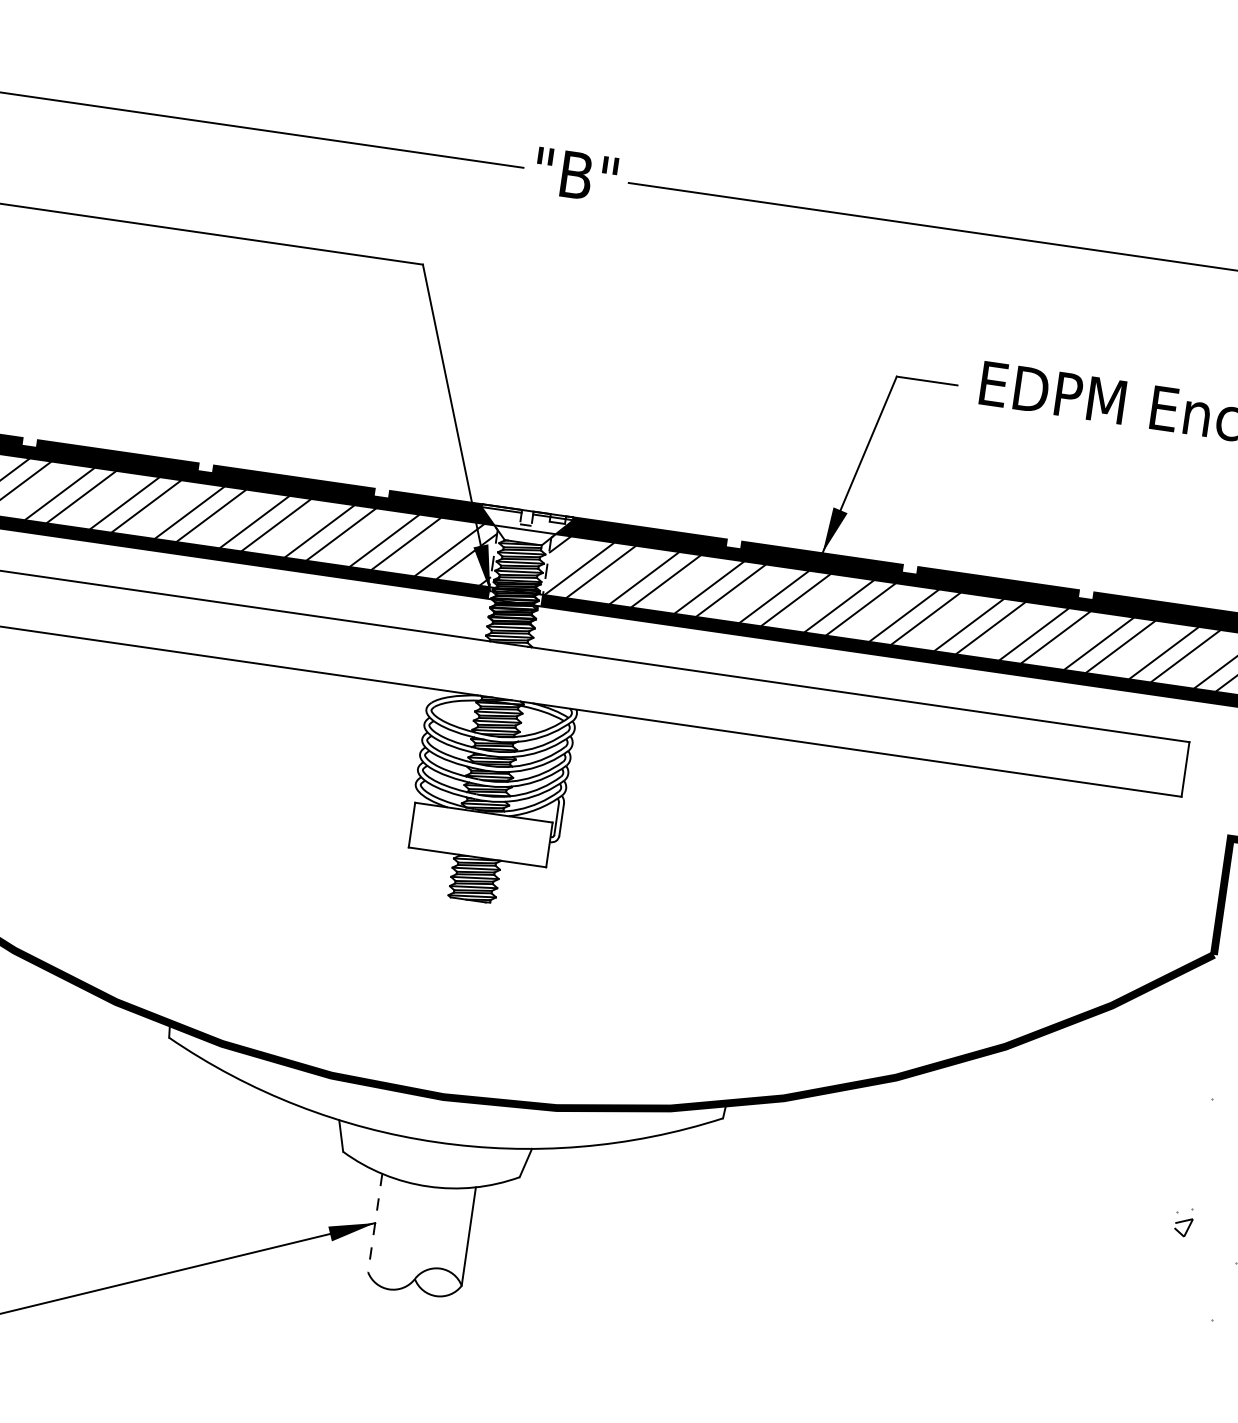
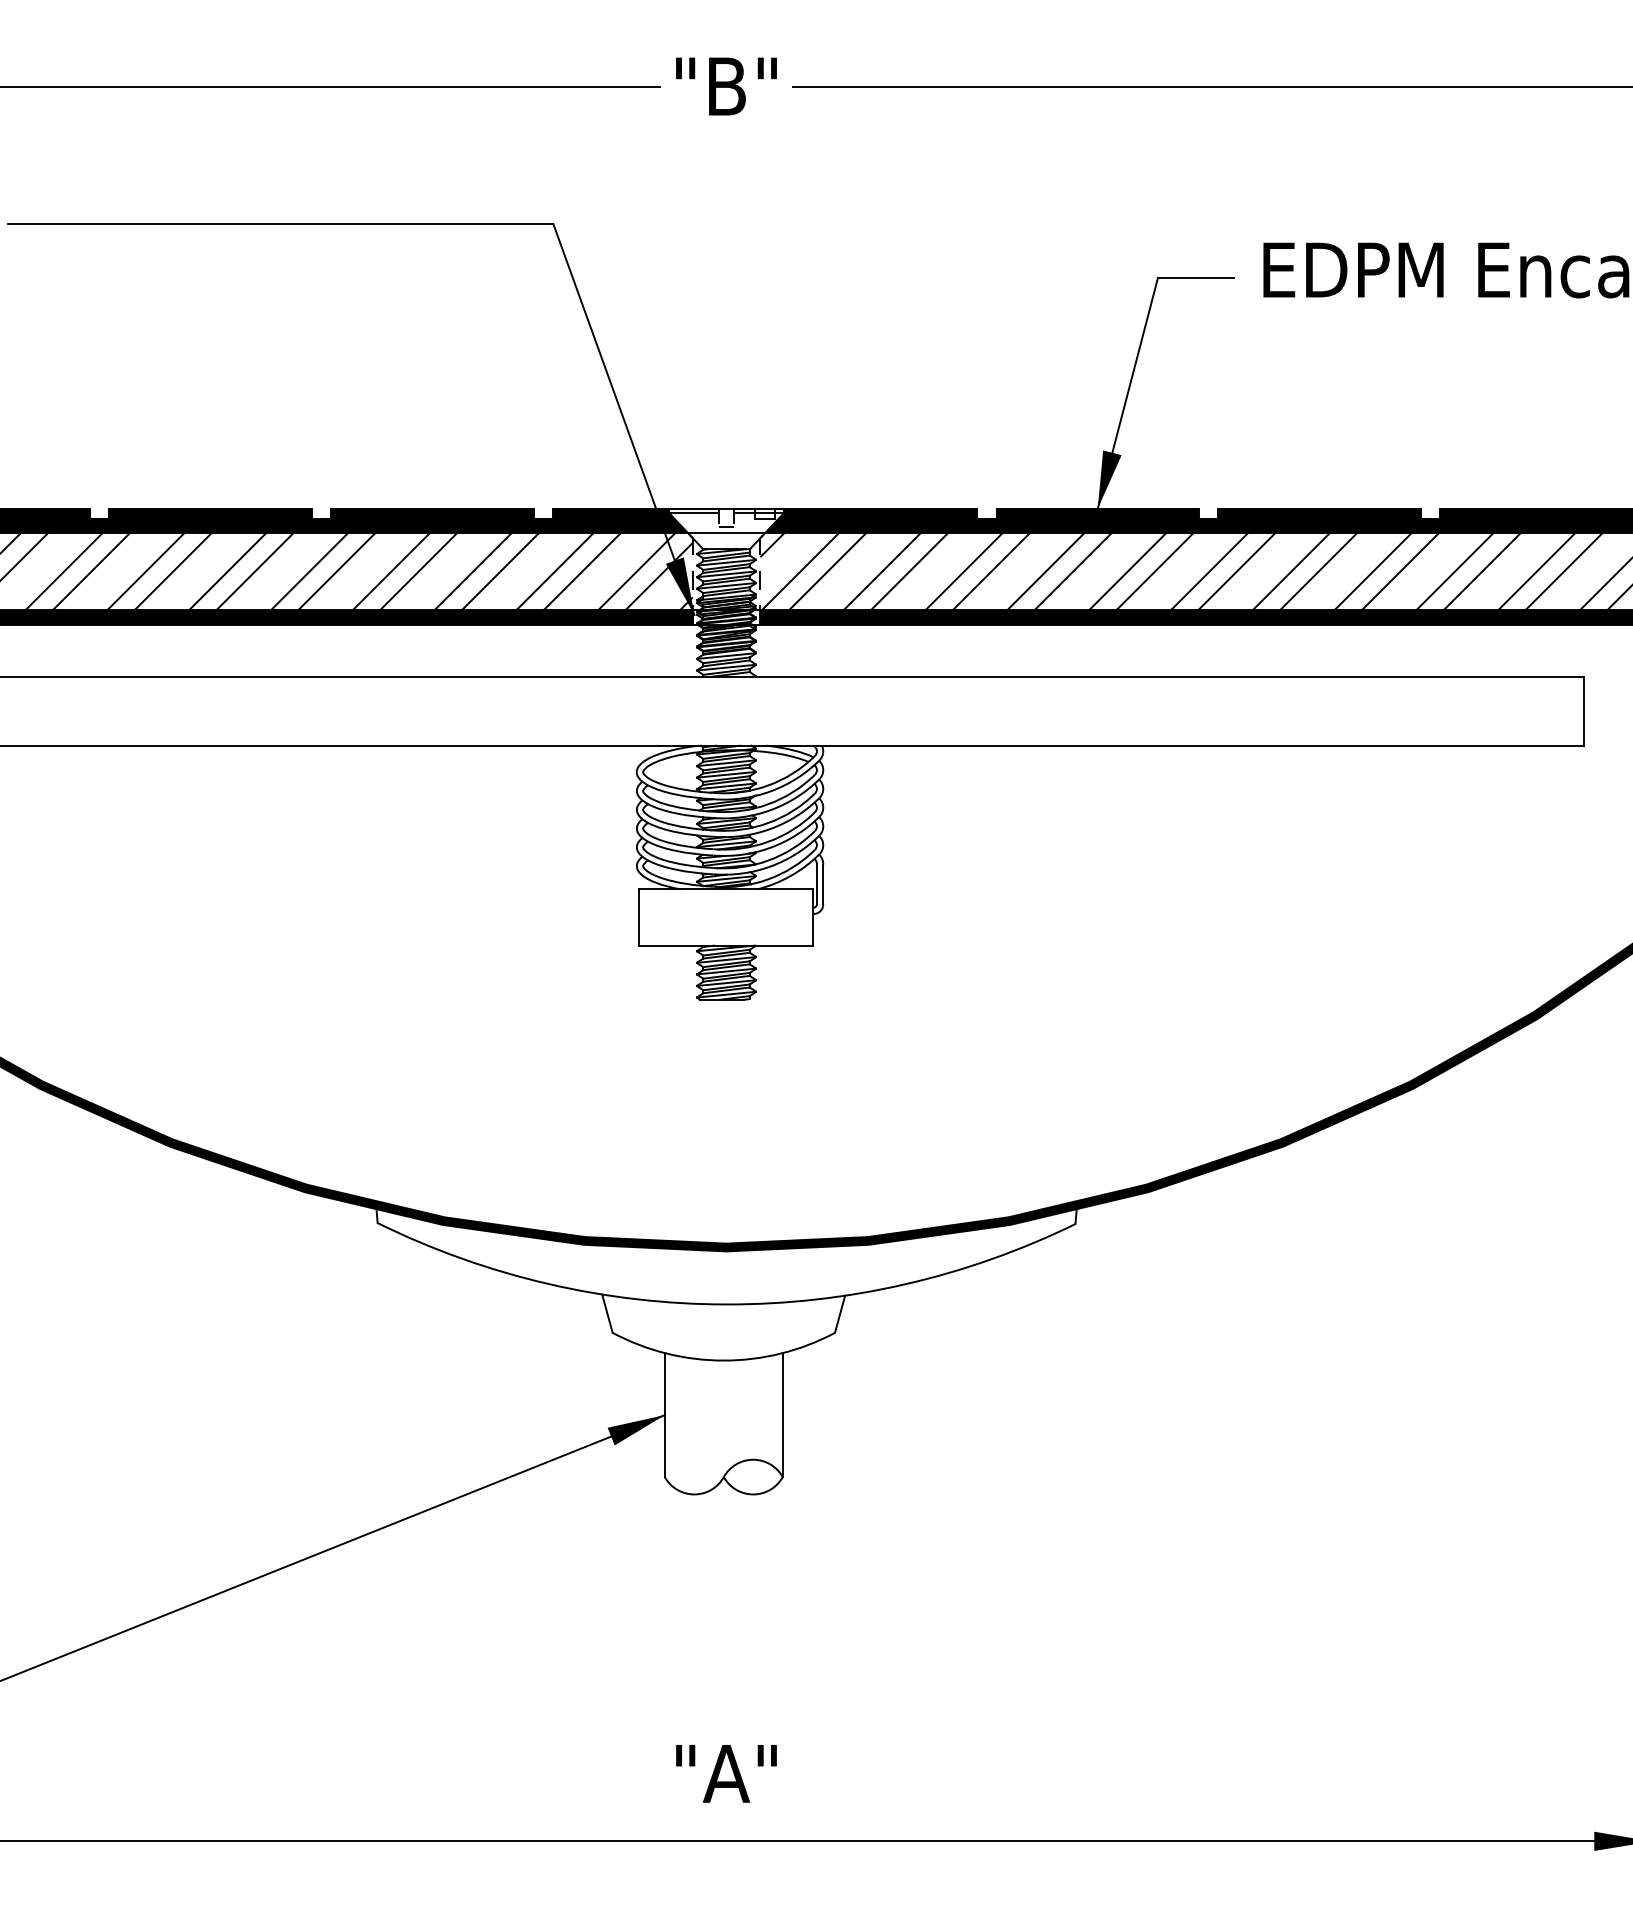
line: (374, 1223) -> (664, 1415), dashed -> solid

